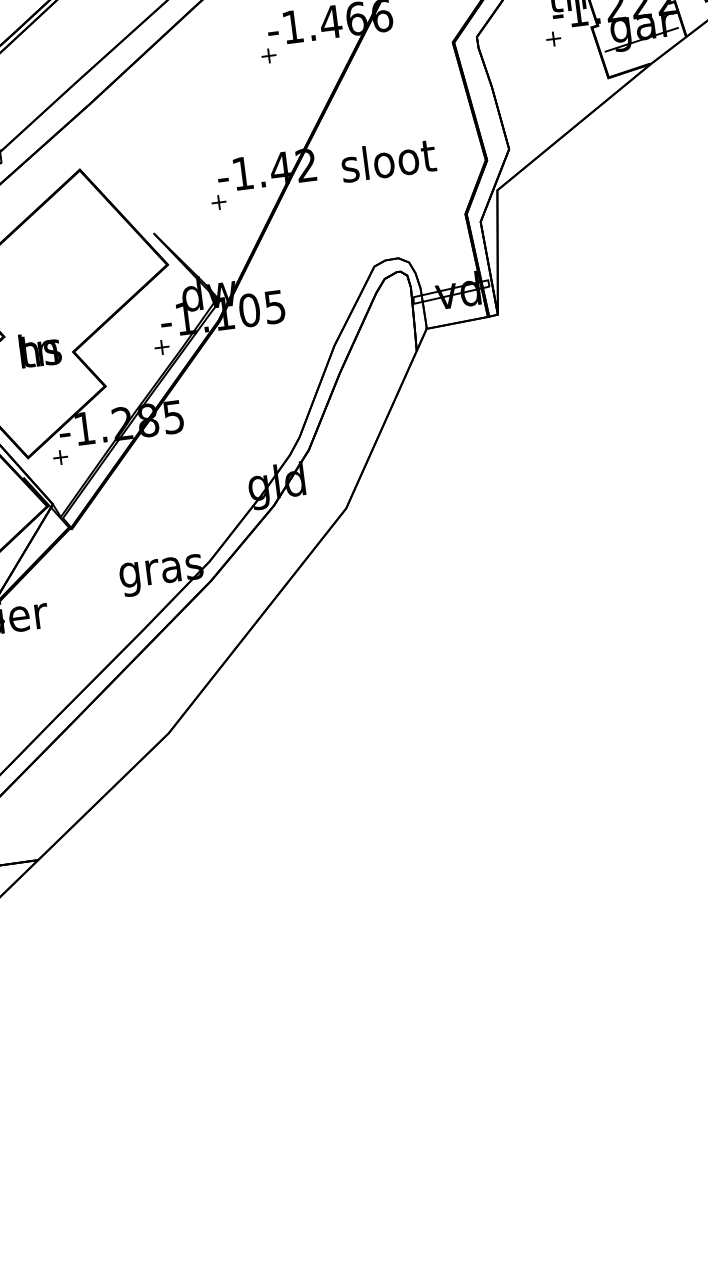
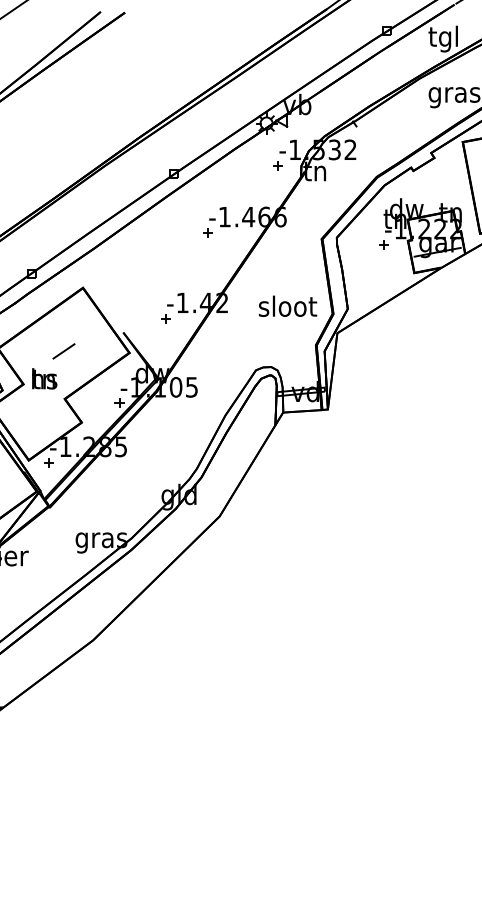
text: (387, 159) -> (287, 305), moved
line: (61, 275) -> (63, 351), added
text: (39, 348) -> (44, 378), moved

